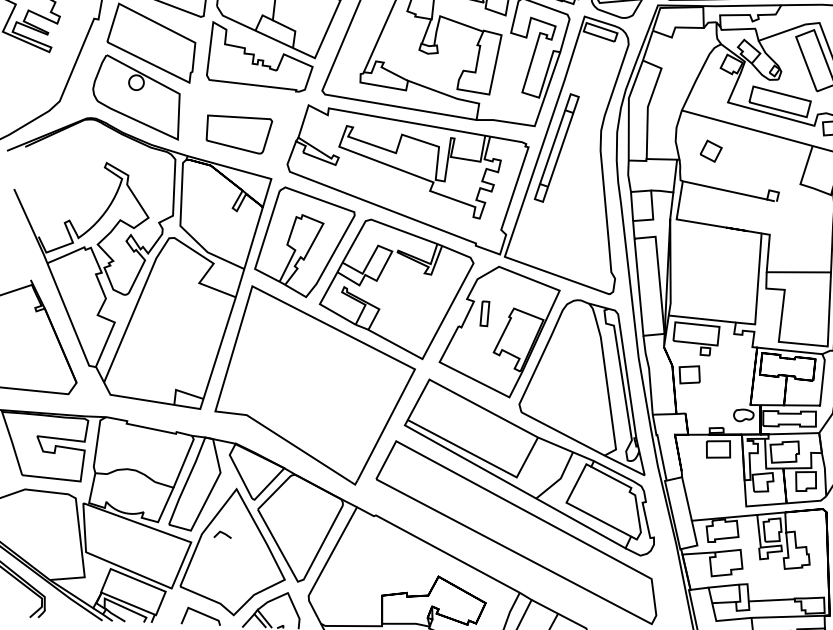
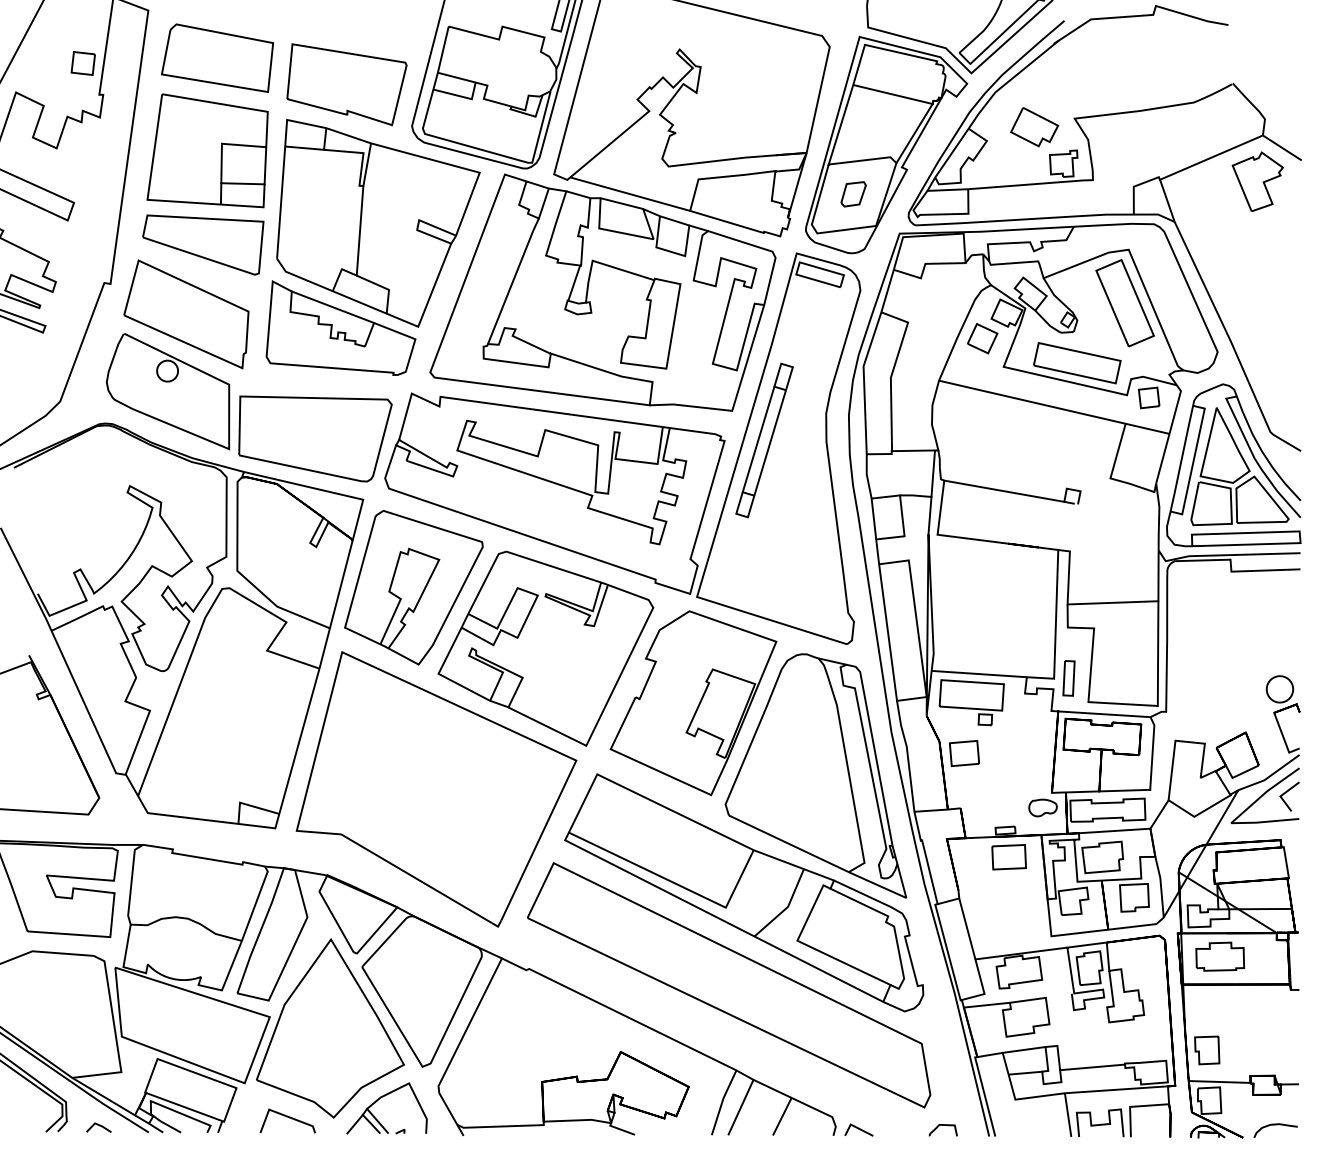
line: (254, 41) -> (332, 306), added
part: (239, 134) -> (315, 438), size x1.67
part: (711, 151) -> (982, 338), moved
part: (484, 313) -> (1068, 678), moved
line: (223, 533) -> (99, 1126), moved

